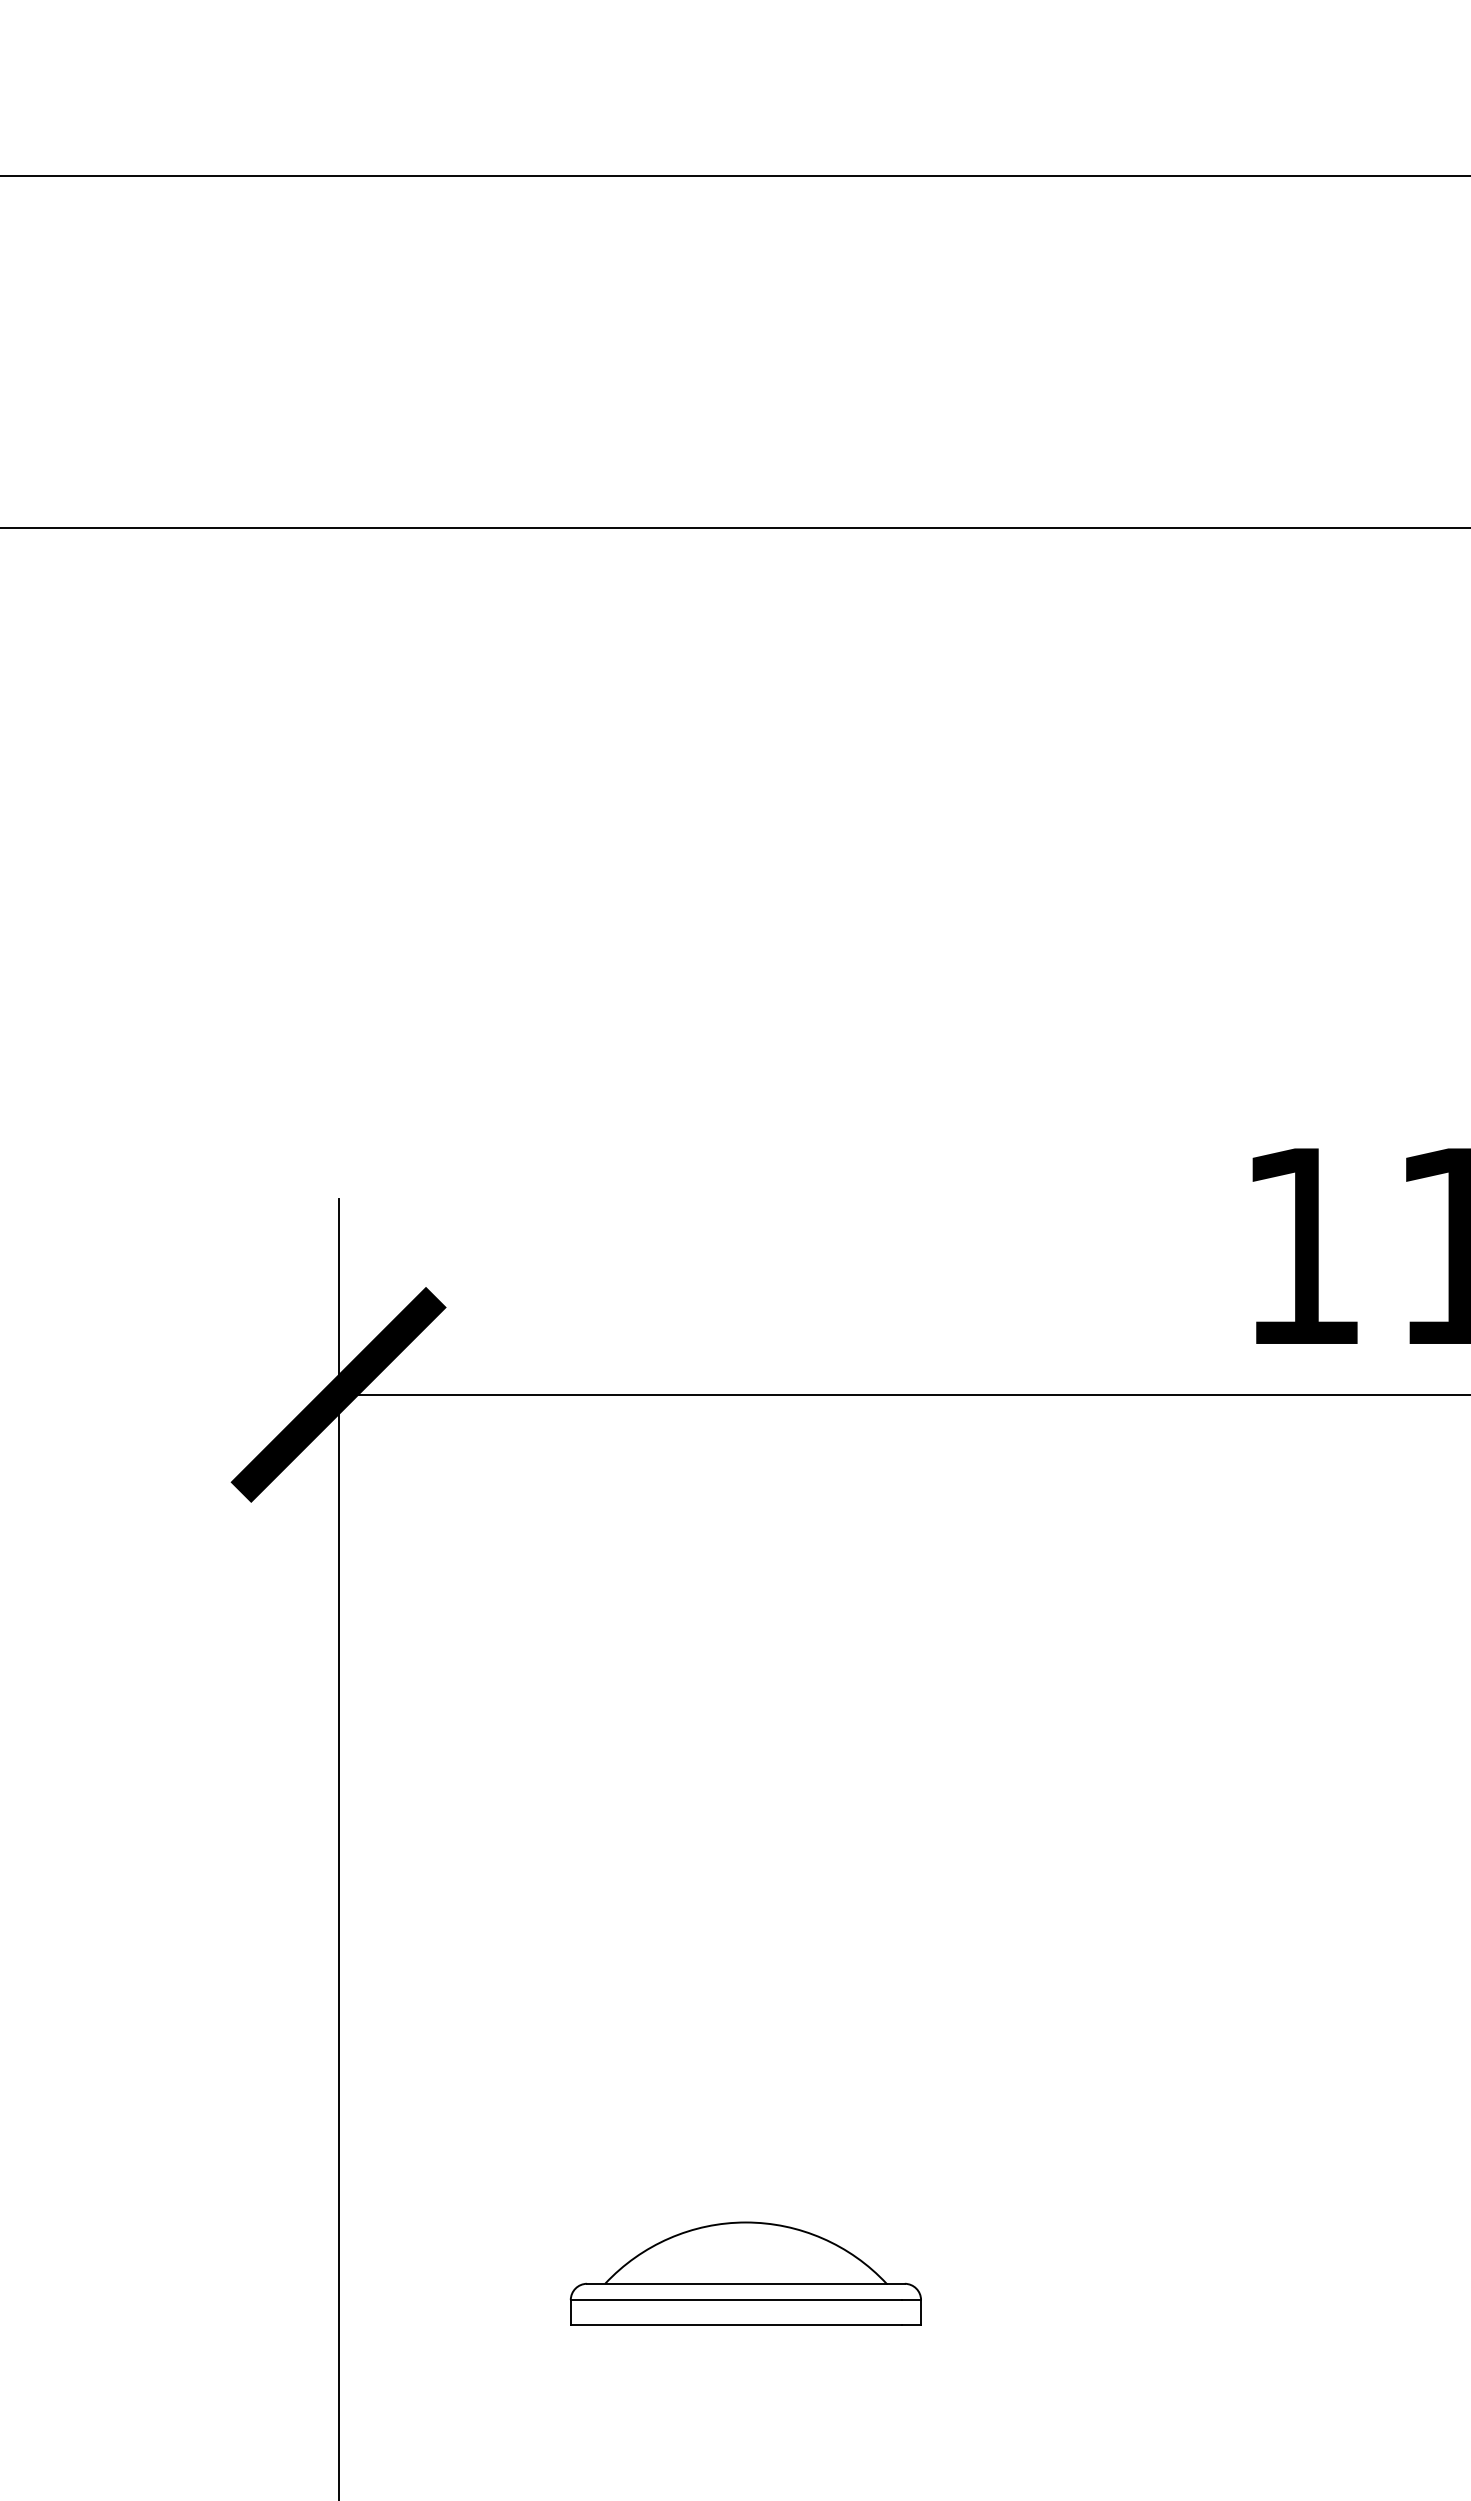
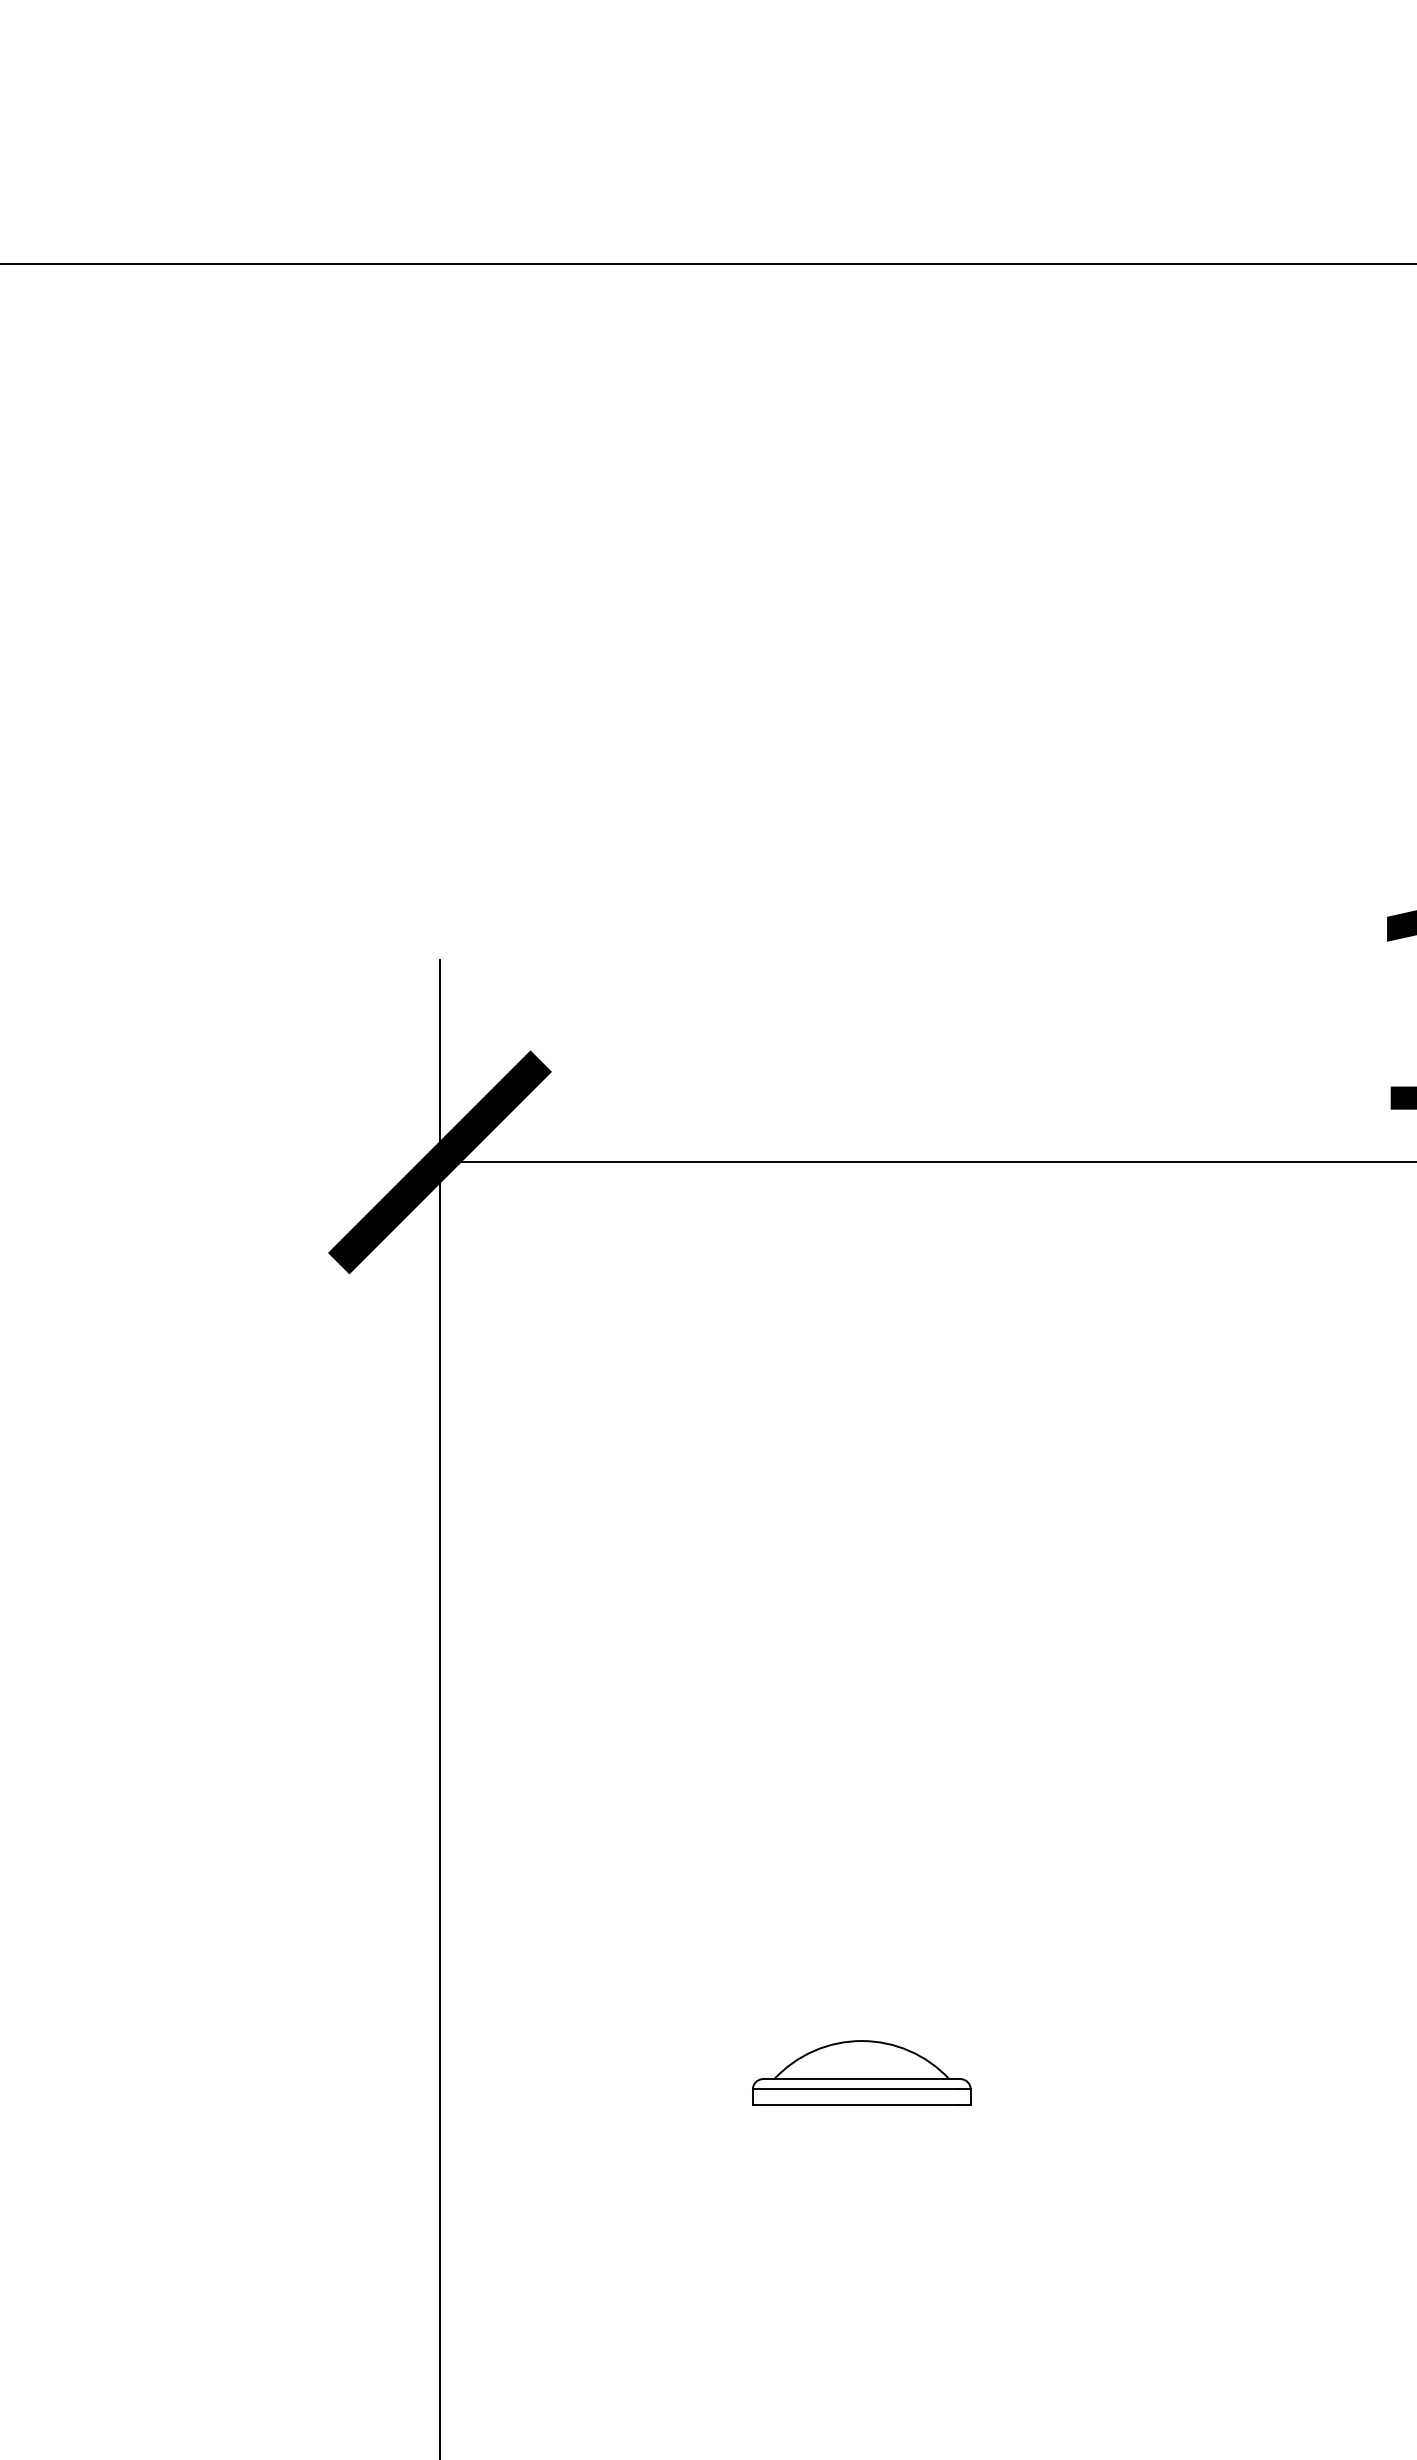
part: (745, 2273) -> (861, 2072), size x0.6

